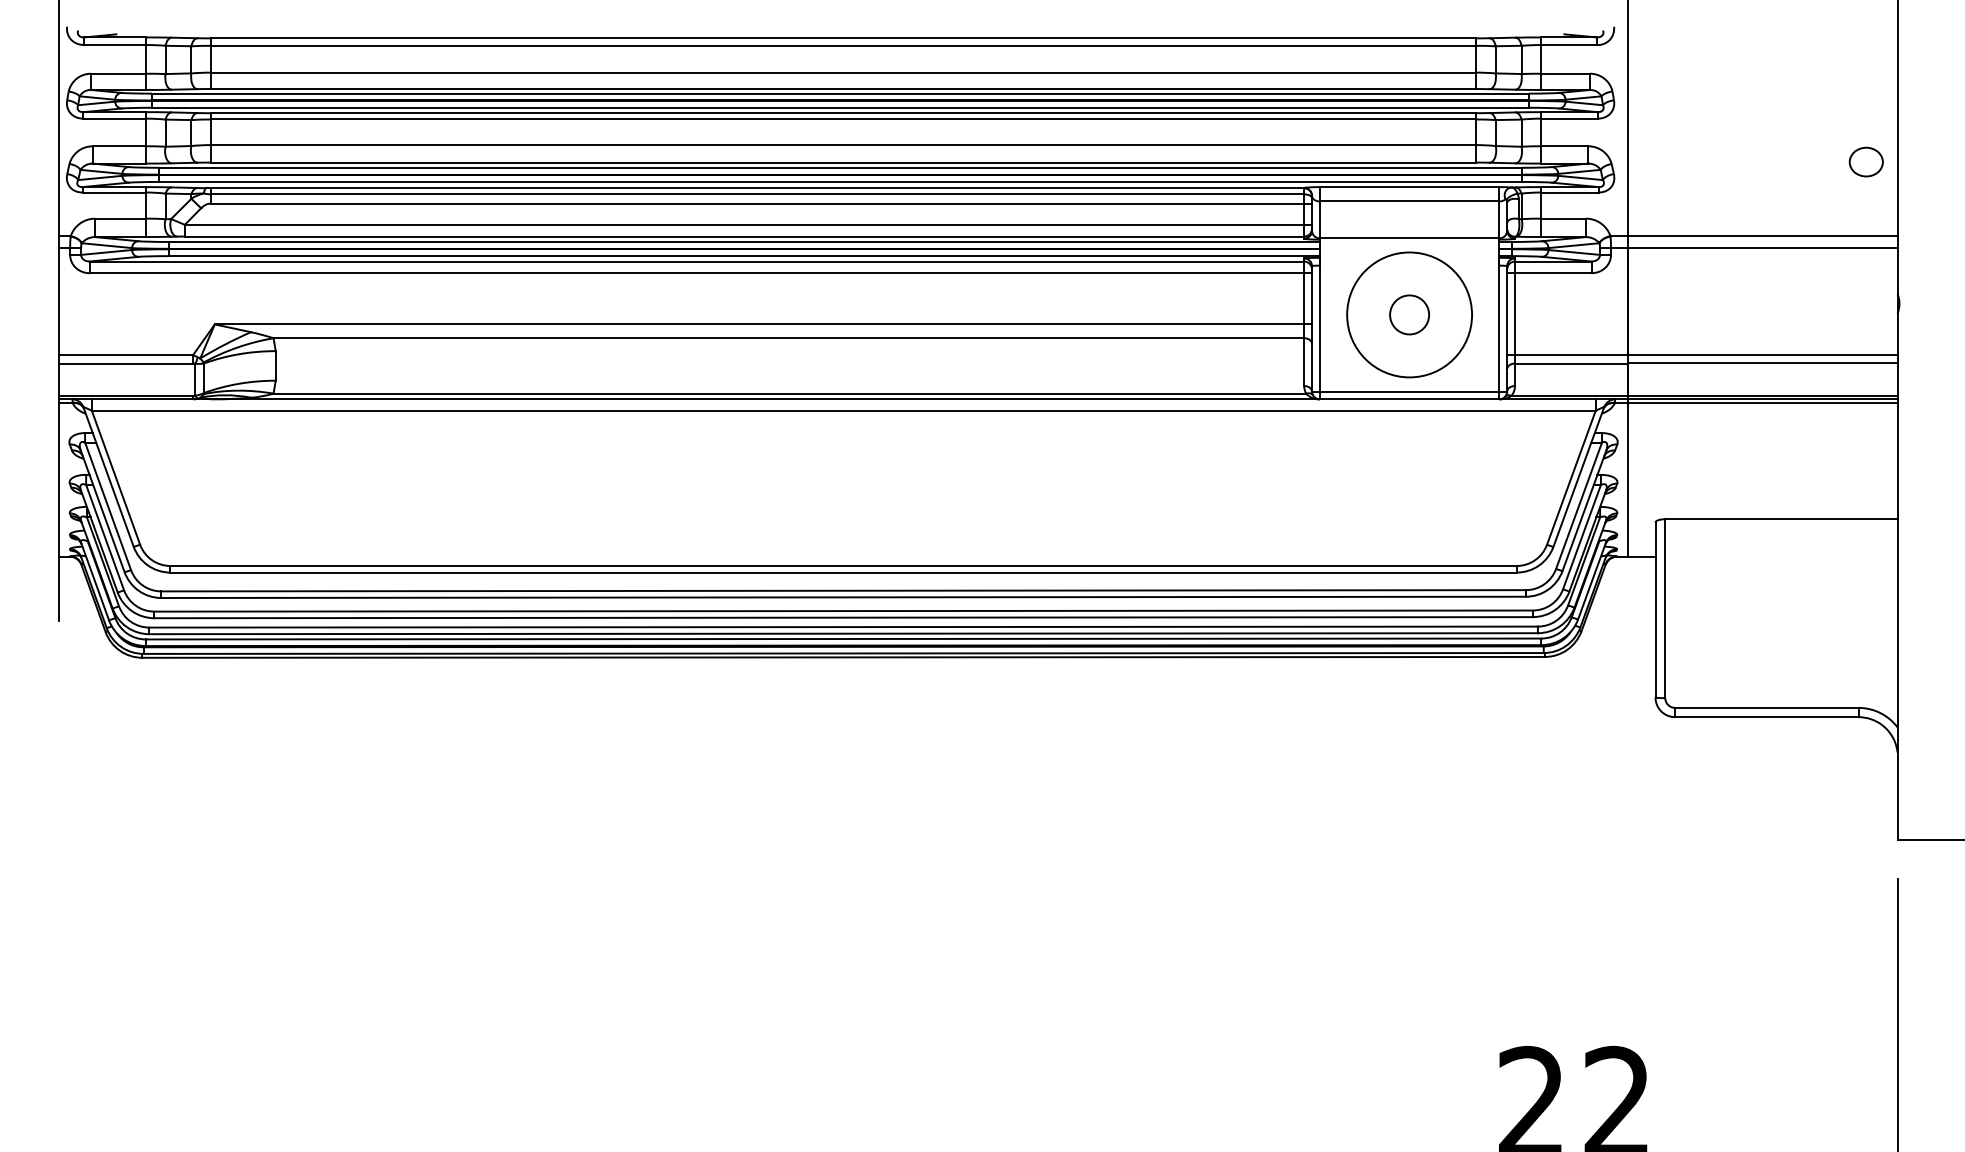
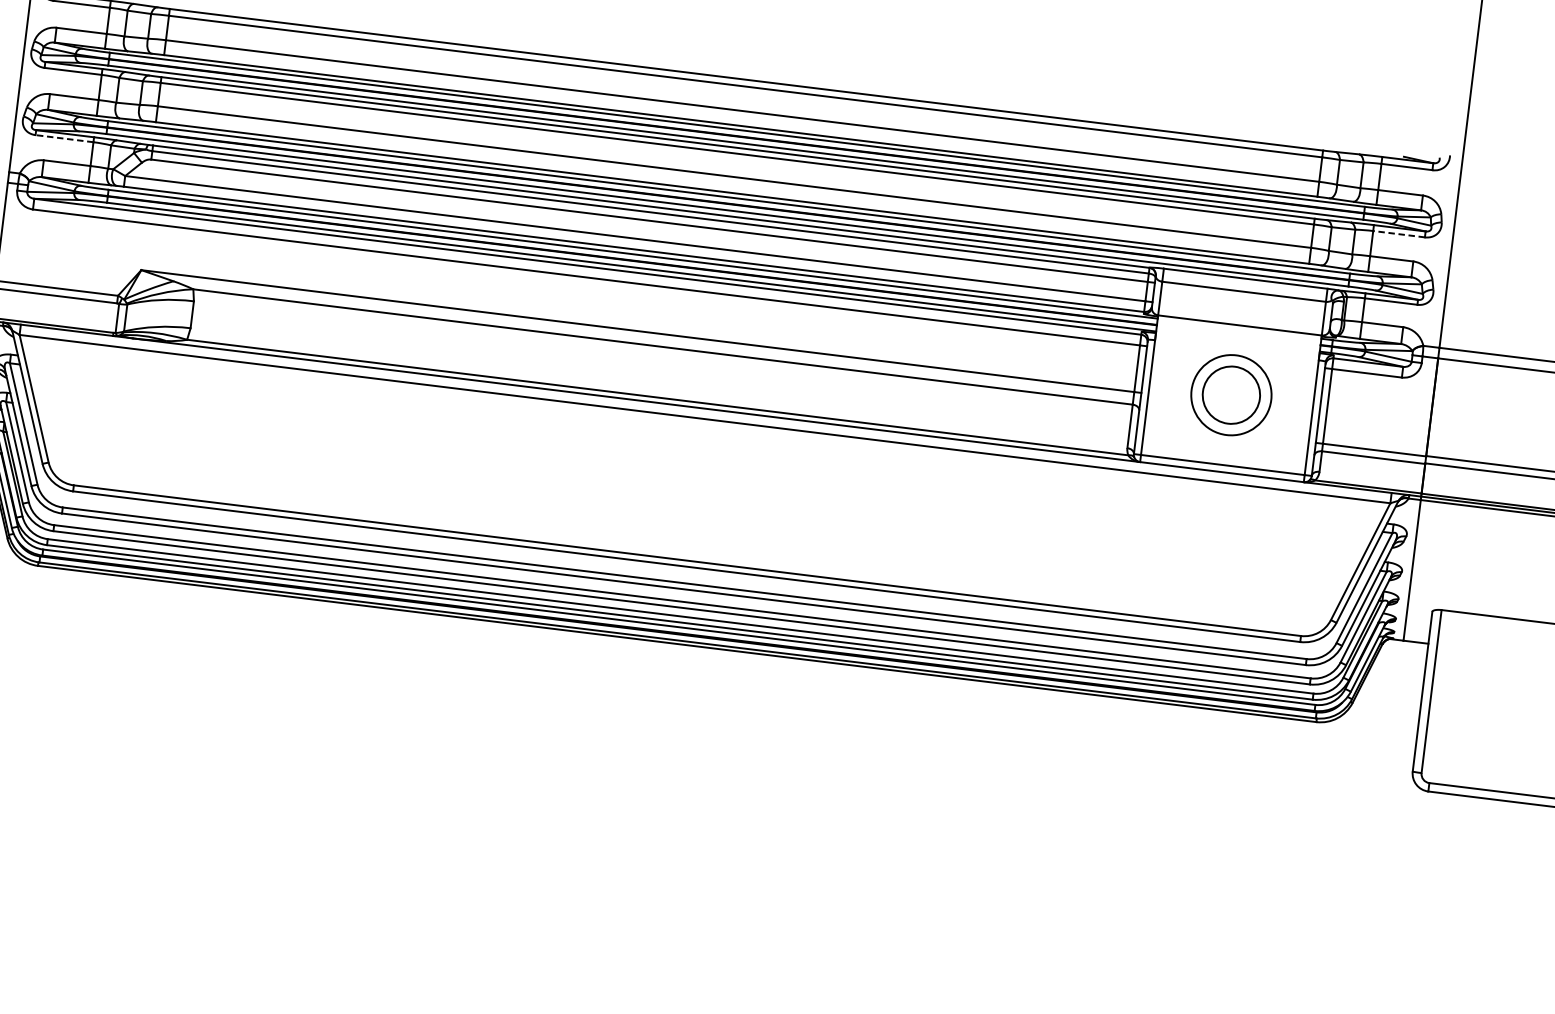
line: (1568, 118) -> (1398, 233), solid -> dashed
line: (114, 192) -> (64, 138), solid -> dashed
circle: (1409, 314) -> (1231, 394), size x0.7
circle: (1409, 314) -> (1231, 394), size x1.6

